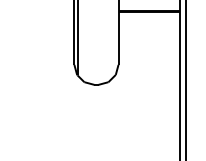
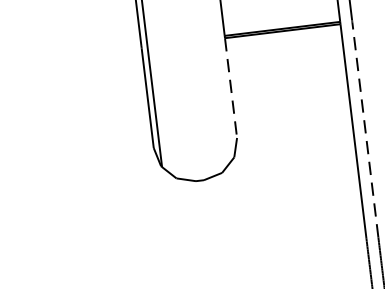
line: (118, 39) -> (231, 89), solid -> dashed
line: (185, 68) -> (364, 129), solid -> dashed

